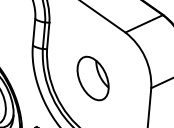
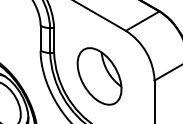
part: (93, 78) -> (99, 76), size x1.43

